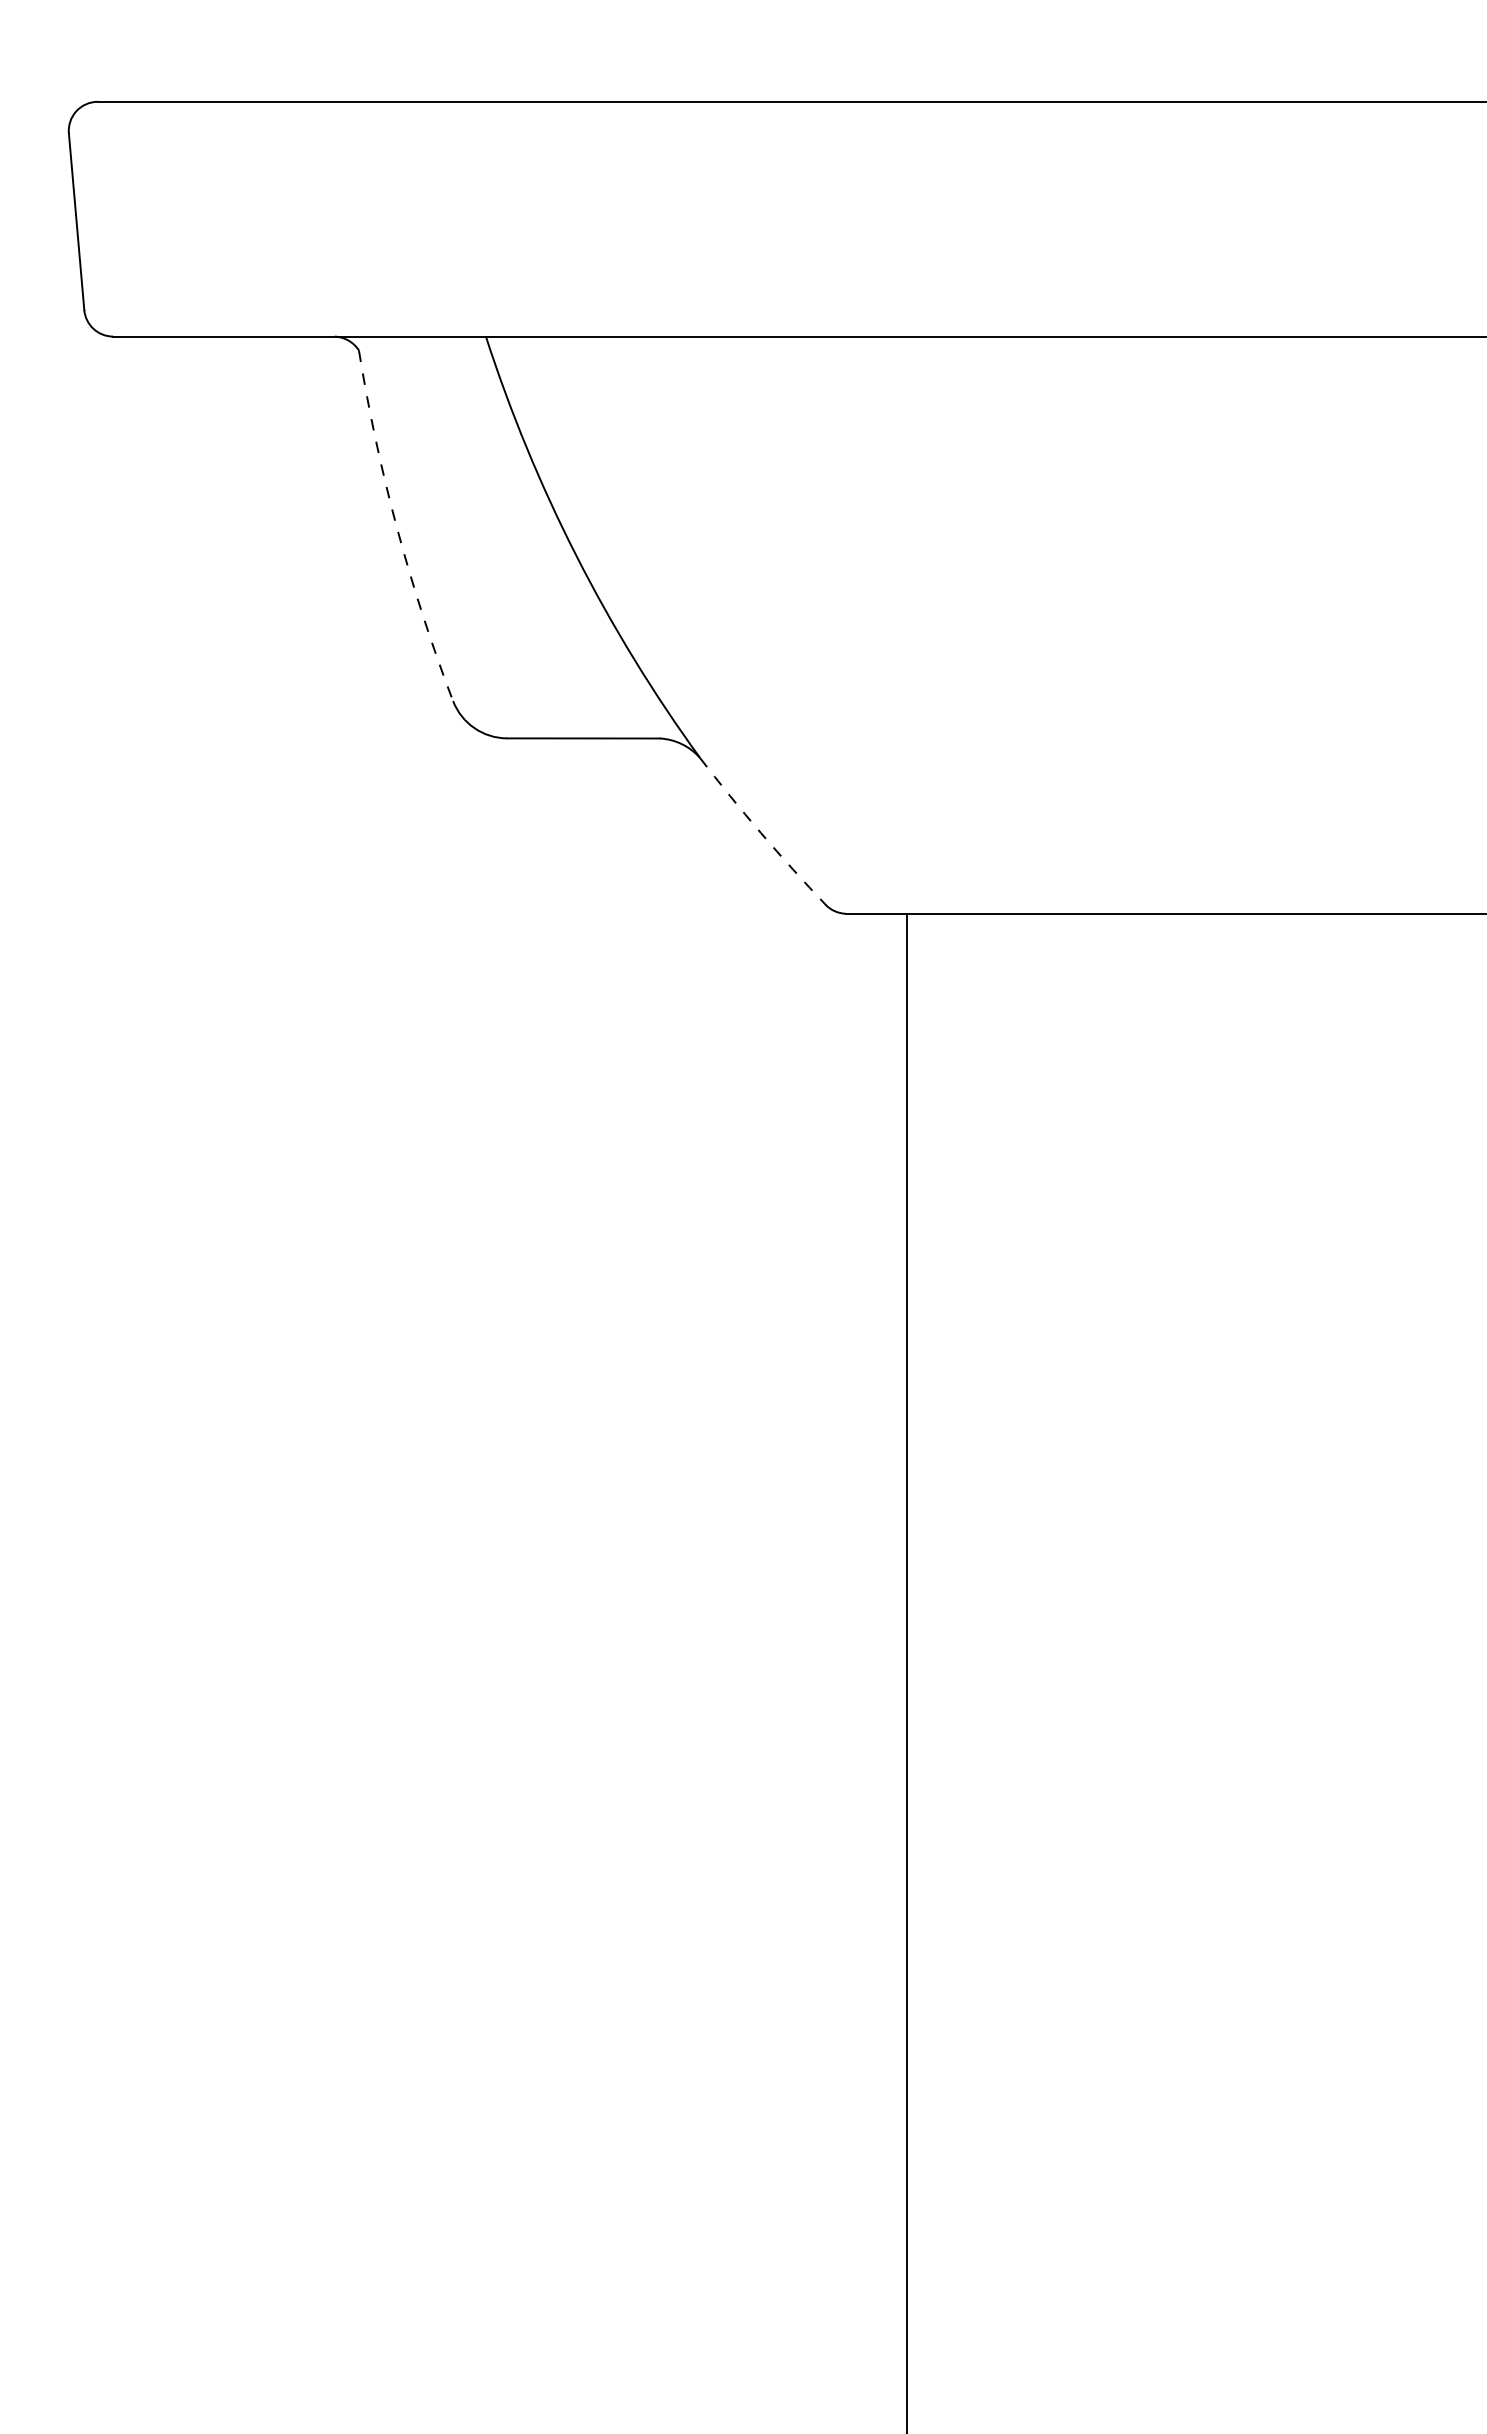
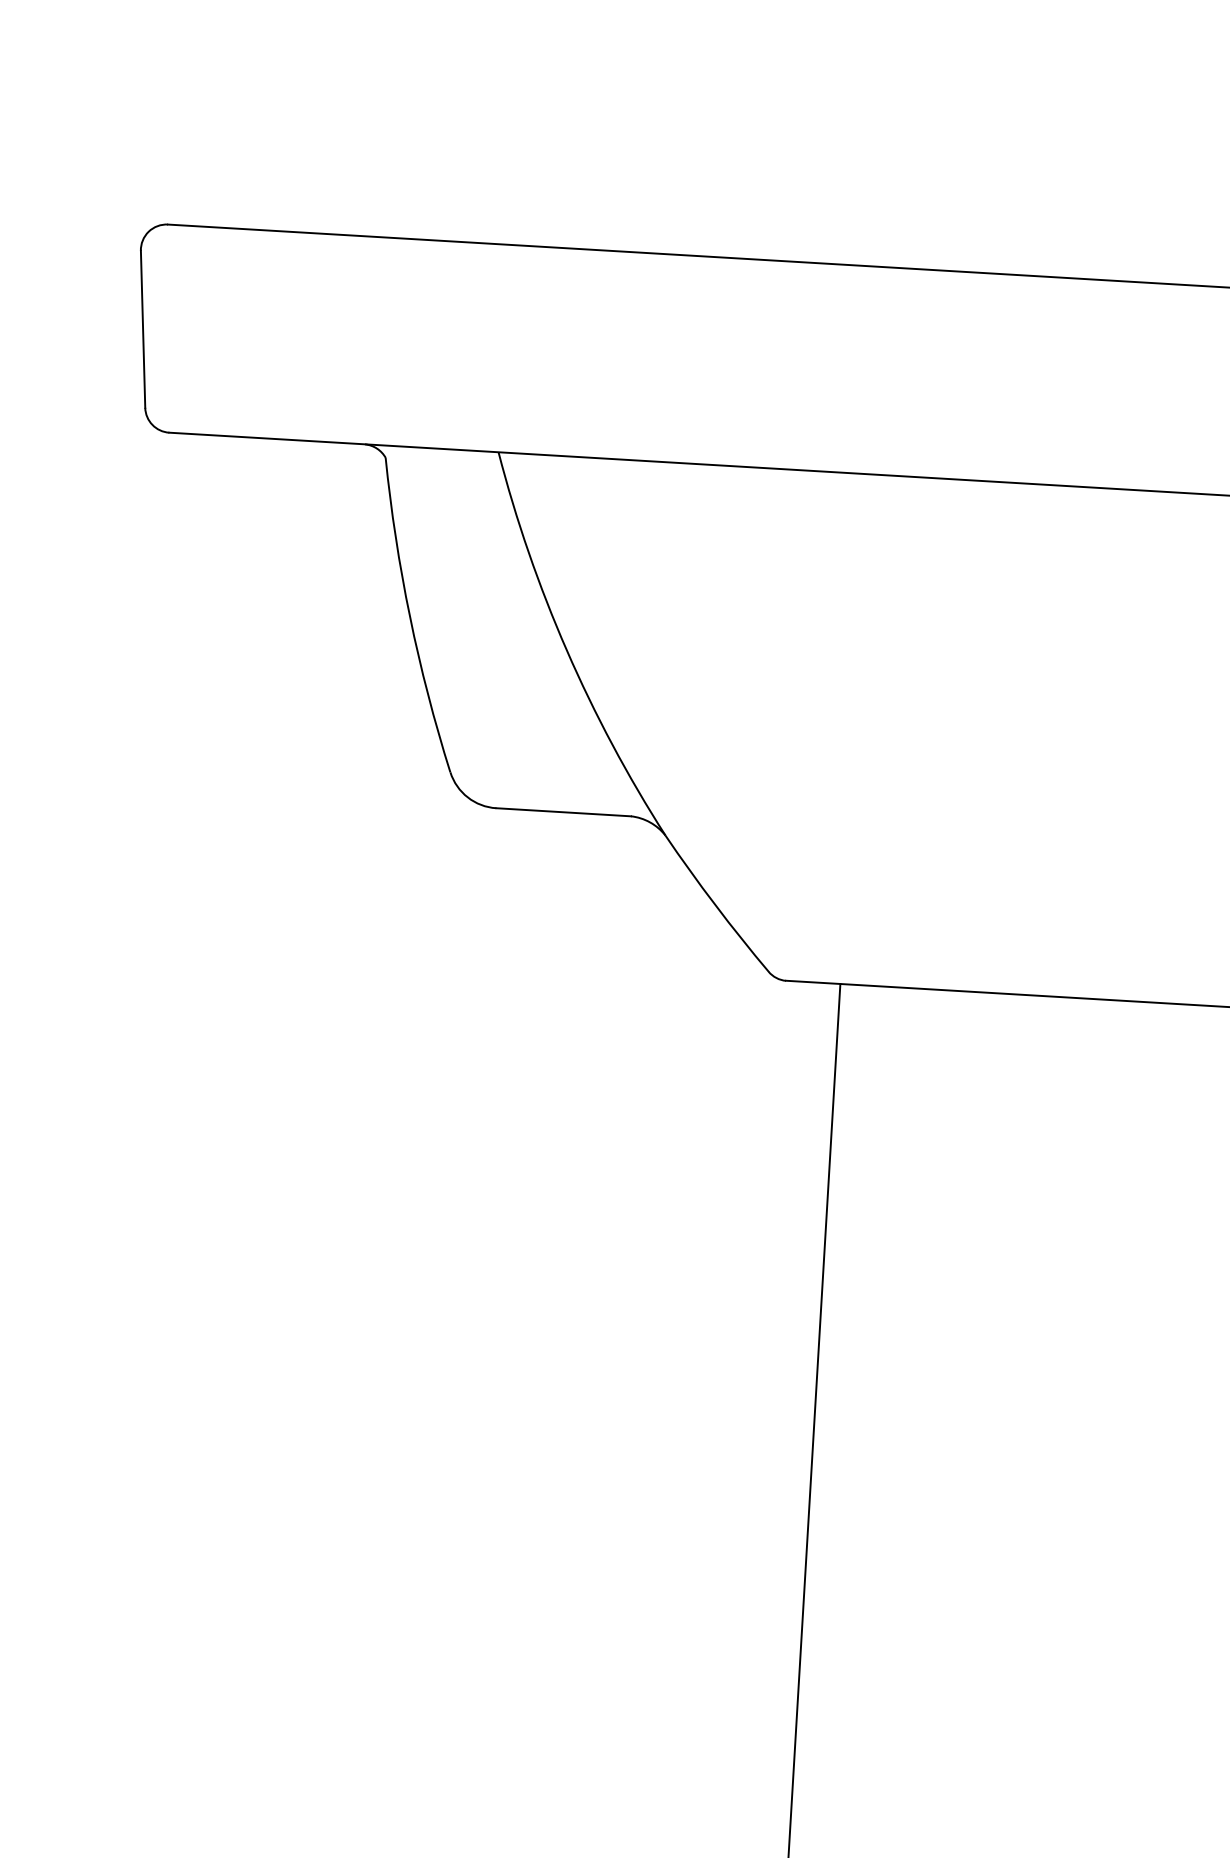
arc: (397, 528) -> (410, 617), dashed -> solid
arc: (761, 833) -> (715, 905), dashed -> solid

